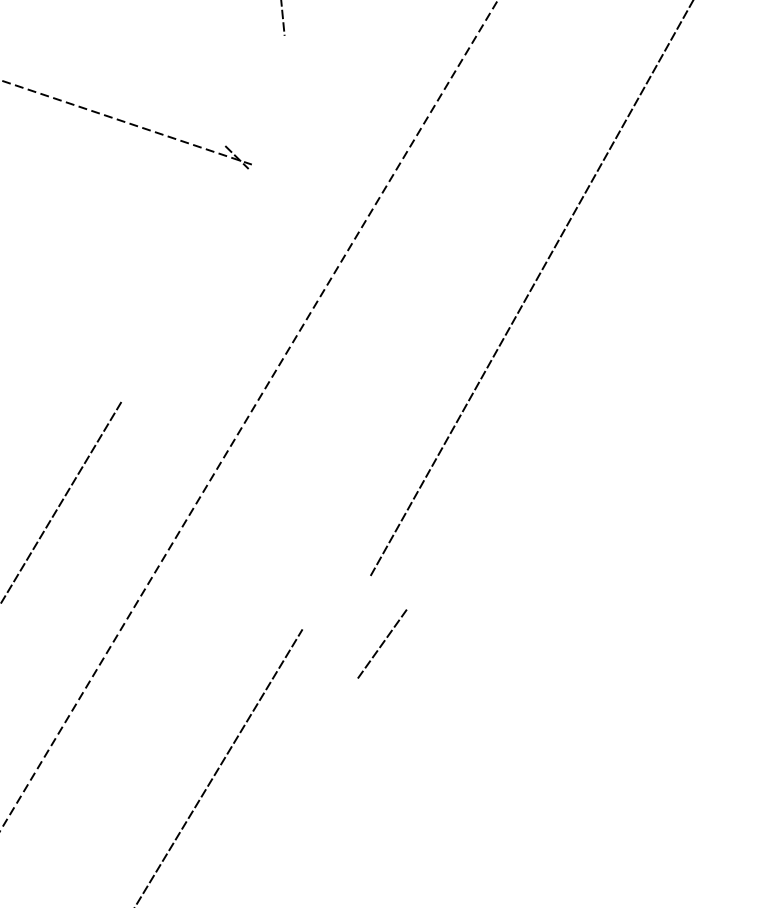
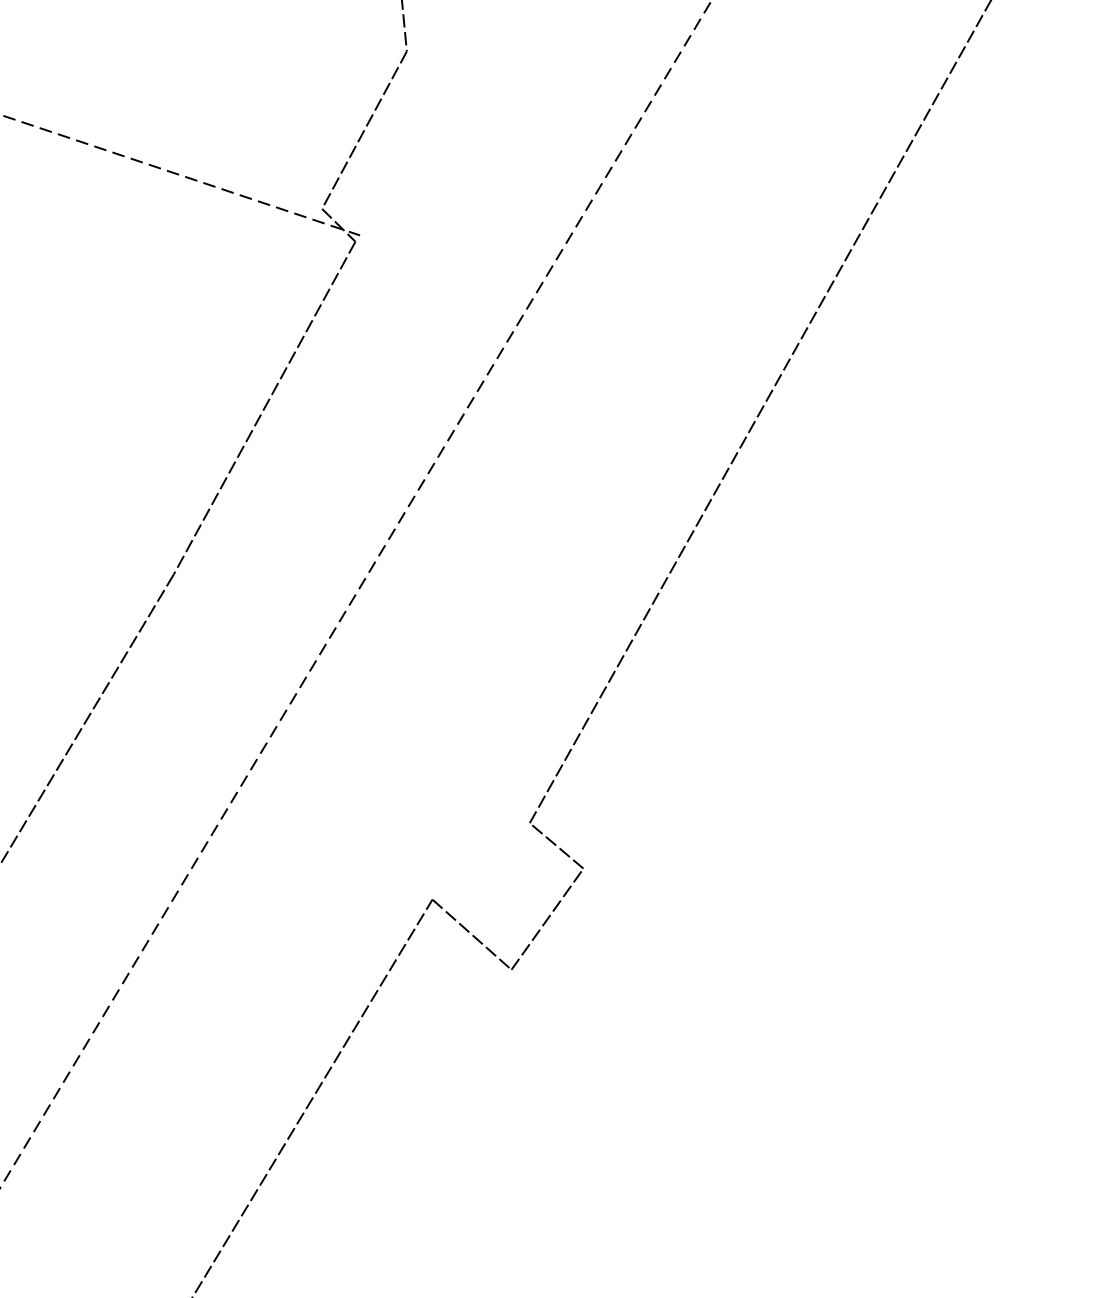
line: (254, 90) -> (363, 129), added
line: (184, 285) -> (263, 408), added
line: (389, 591) -> (556, 845), added
line: (329, 653) -> (470, 934), added

